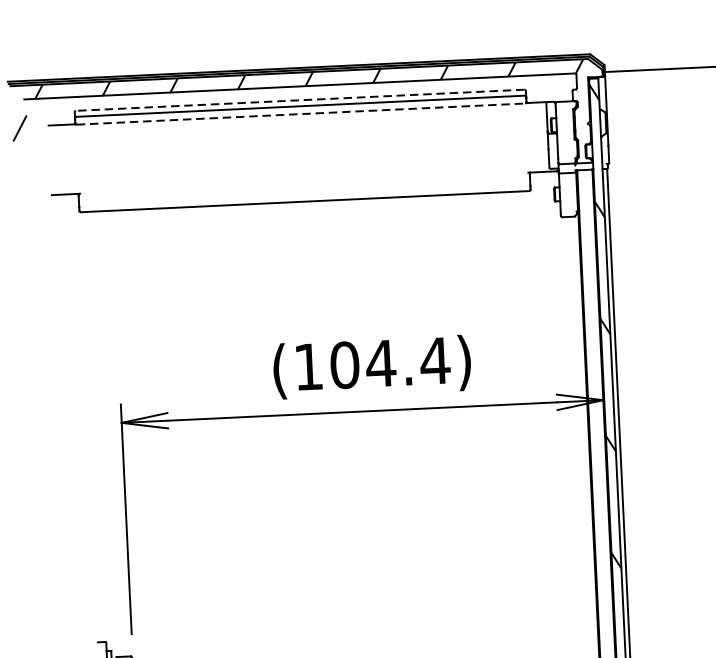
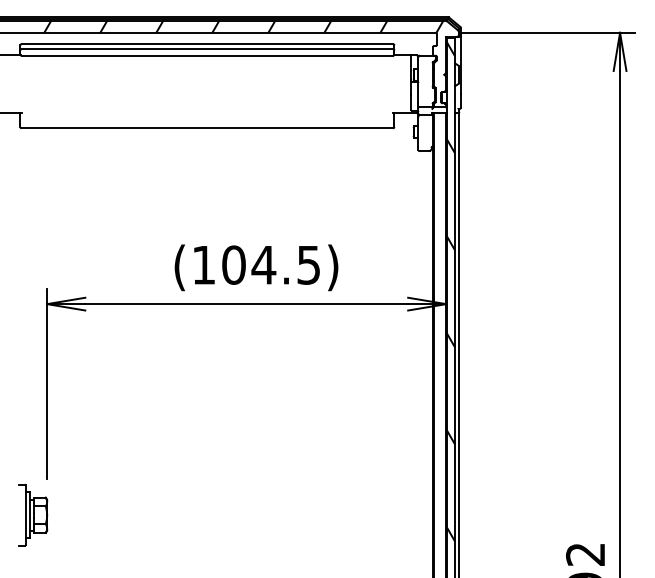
line: (300, 100) -> (207, 44), dashed -> solid
line: (301, 113) -> (207, 55), dashed -> solid
text: (434, 361) -> (308, 265), (104.4) -> (104.5)

